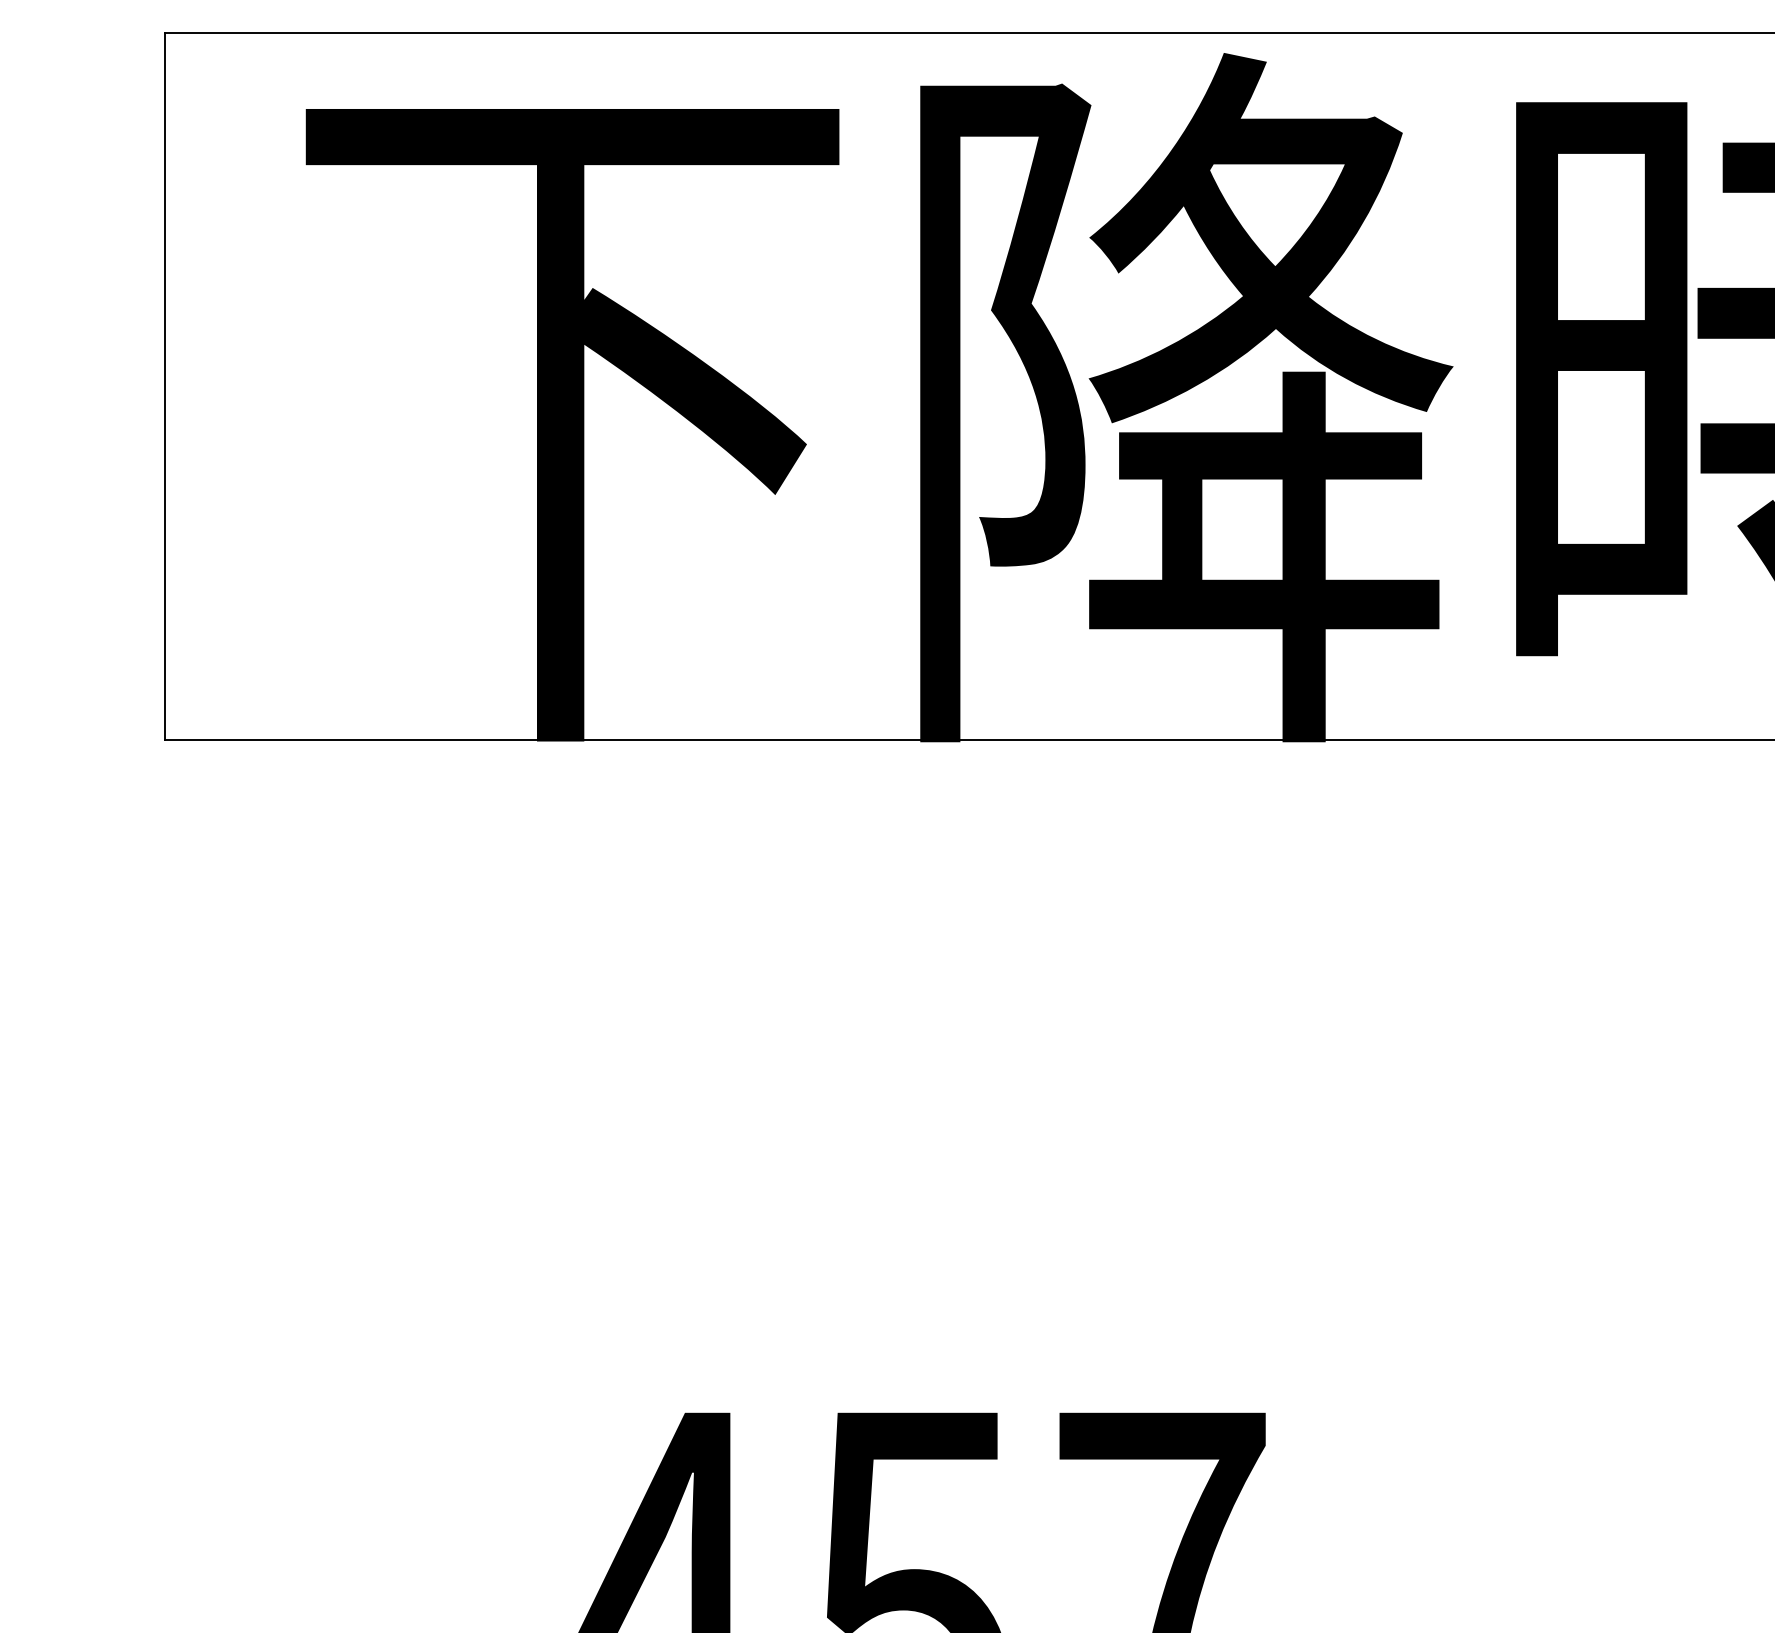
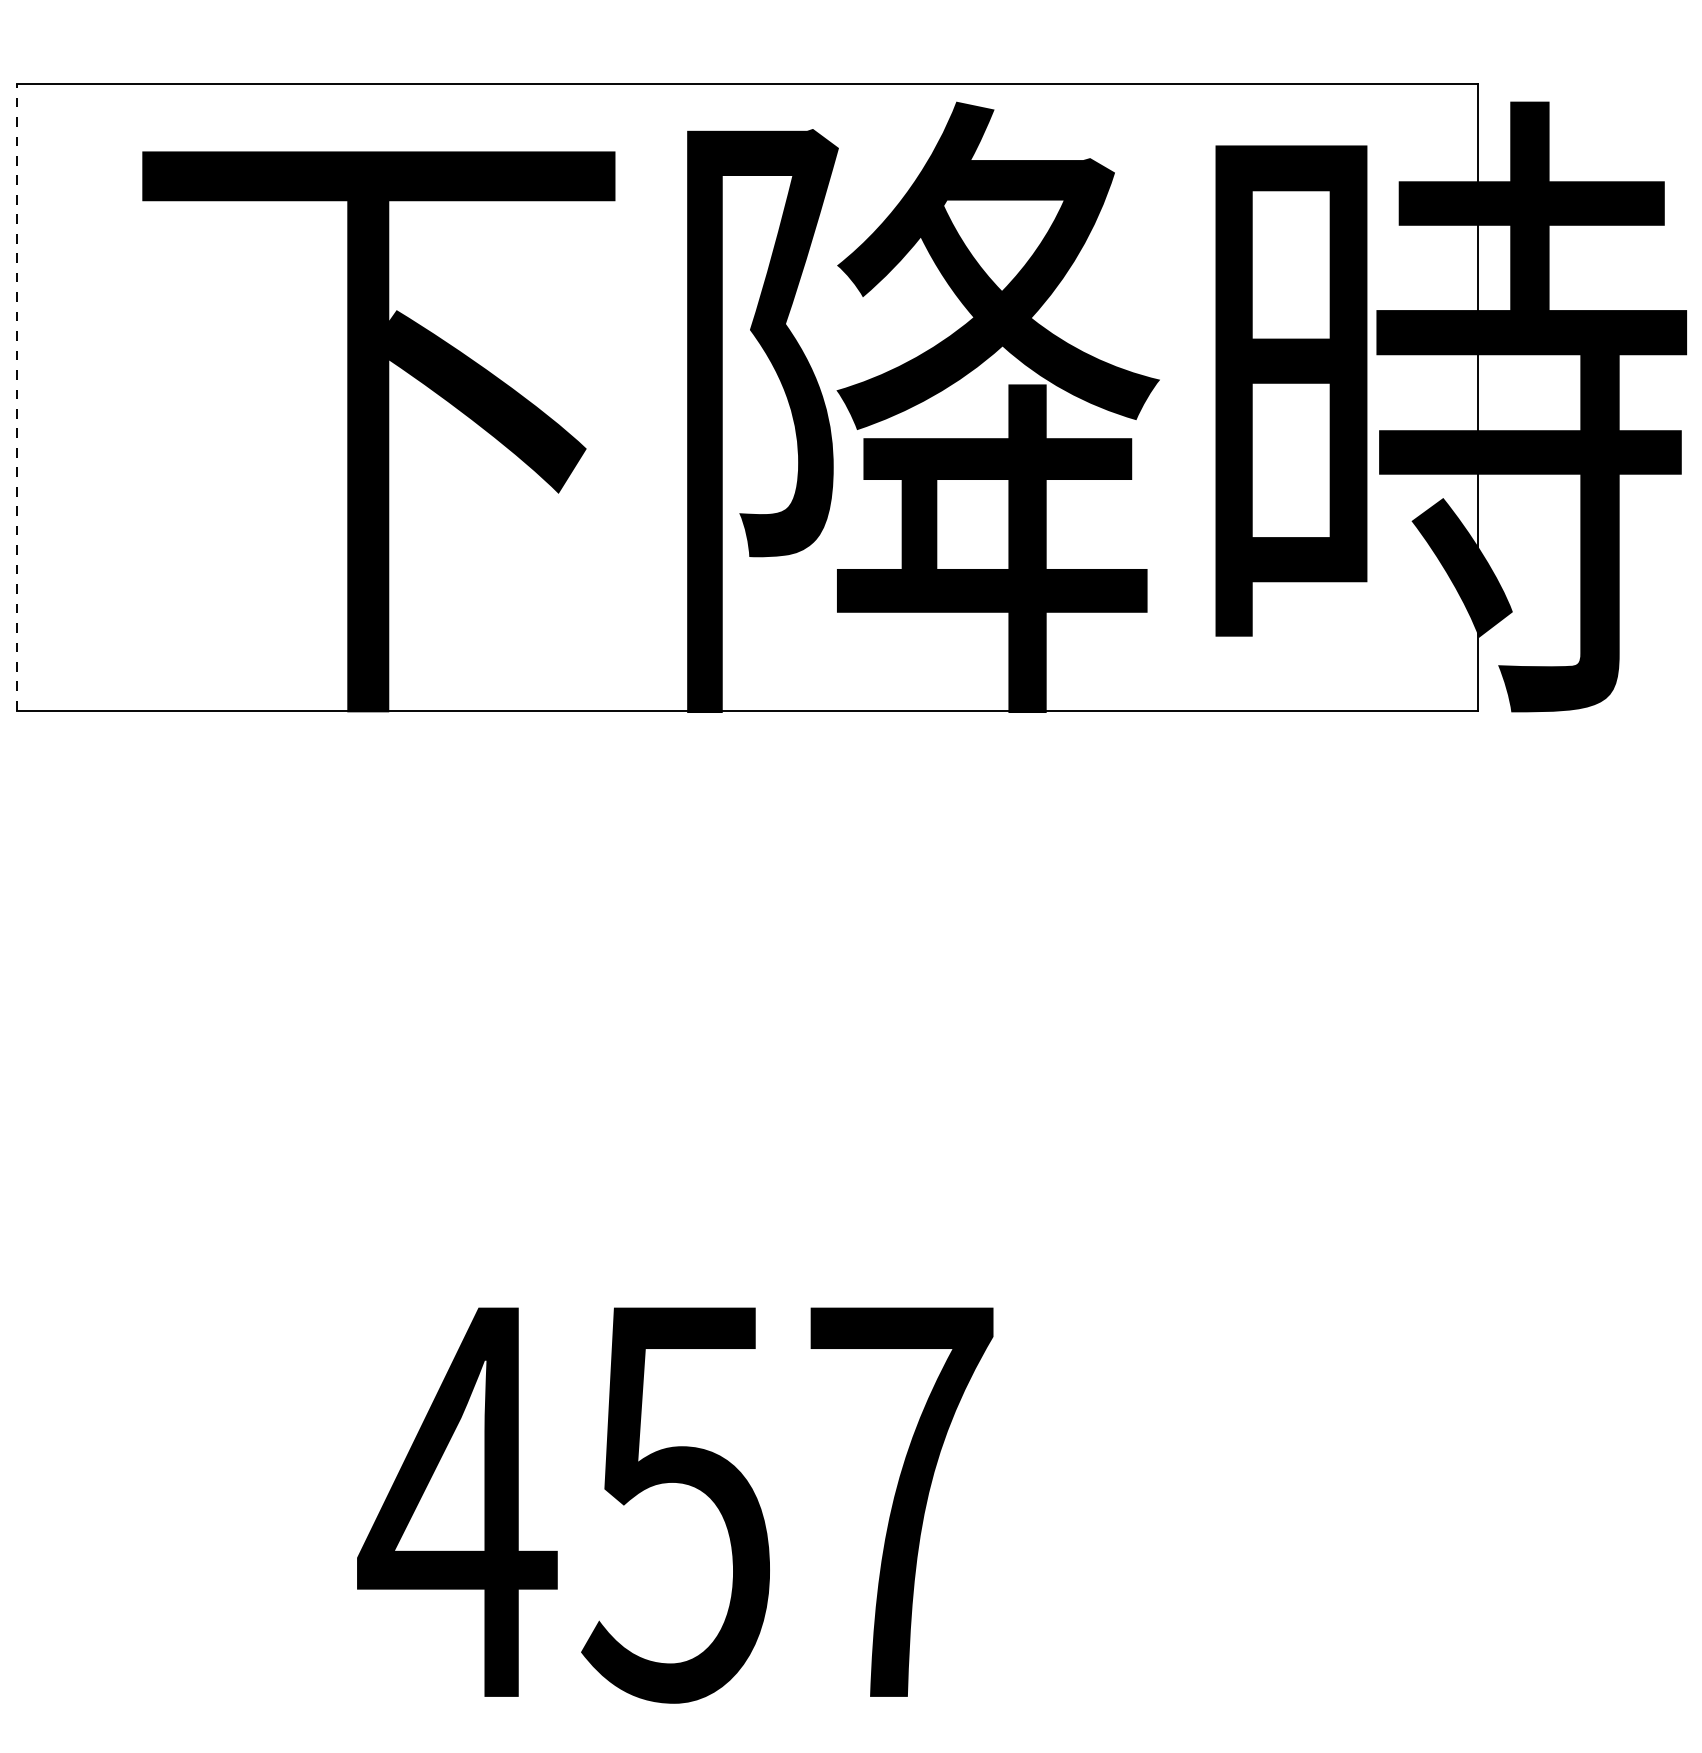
line: (165, 385) -> (17, 396), solid -> dashed

